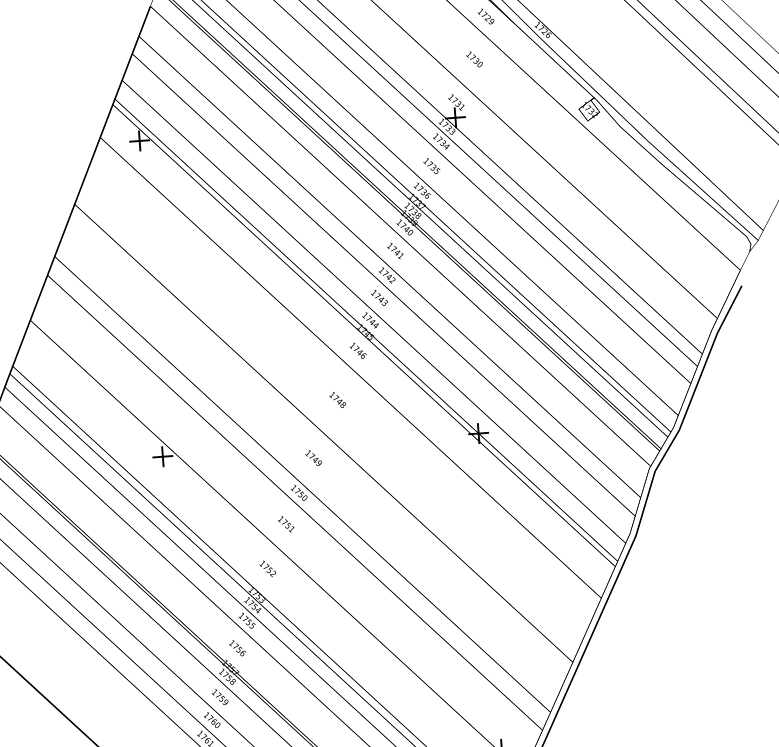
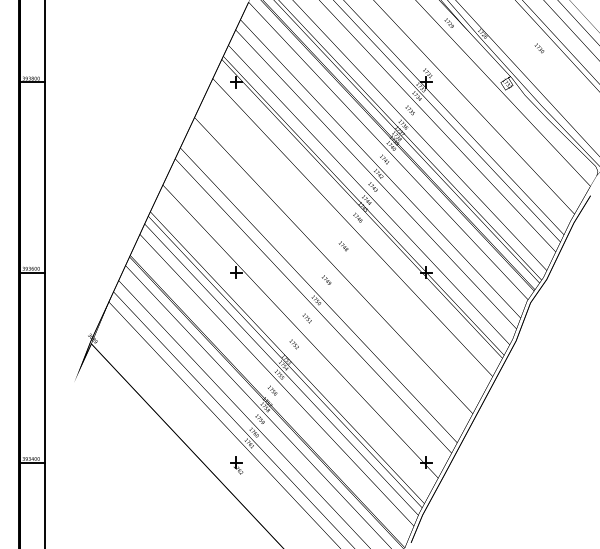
text: (474, 59) -> (539, 48), moved

